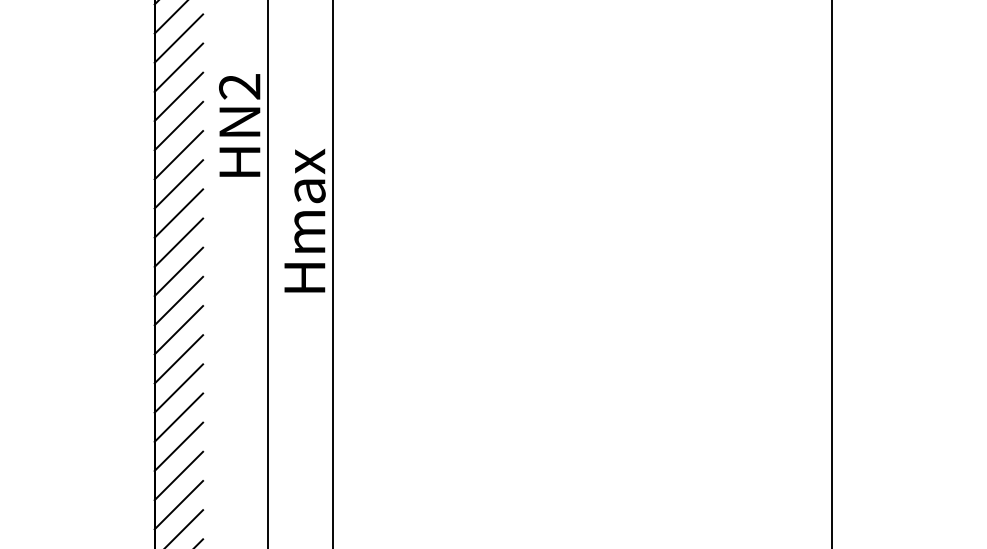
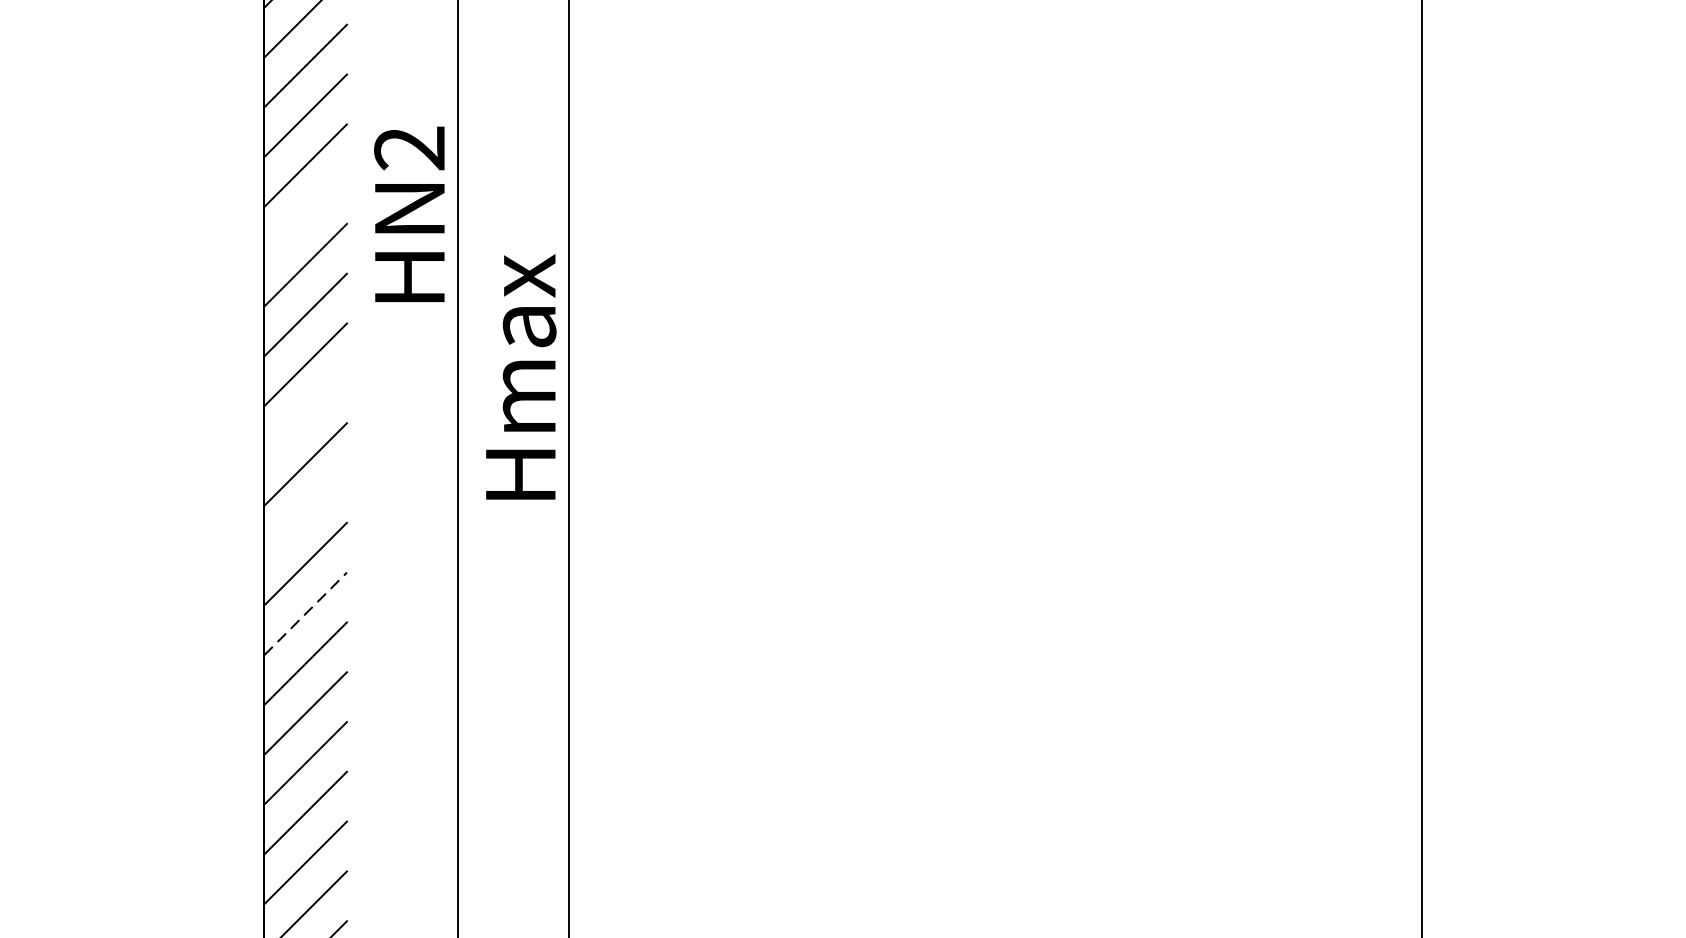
line: (178, 125) -> (304, 214), removed
line: (178, 242) -> (304, 414), removed
line: (178, 300) -> (304, 513), removed
line: (179, 359) -> (306, 614), solid -> dashed

